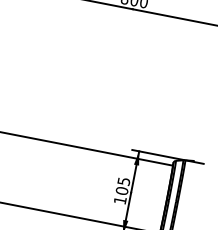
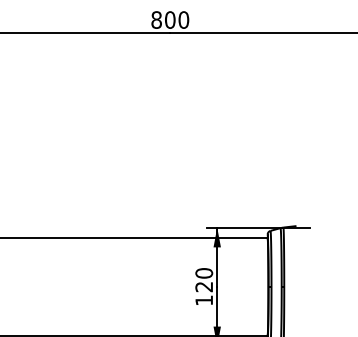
text: (123, 186) -> (204, 280), 105 -> 120

